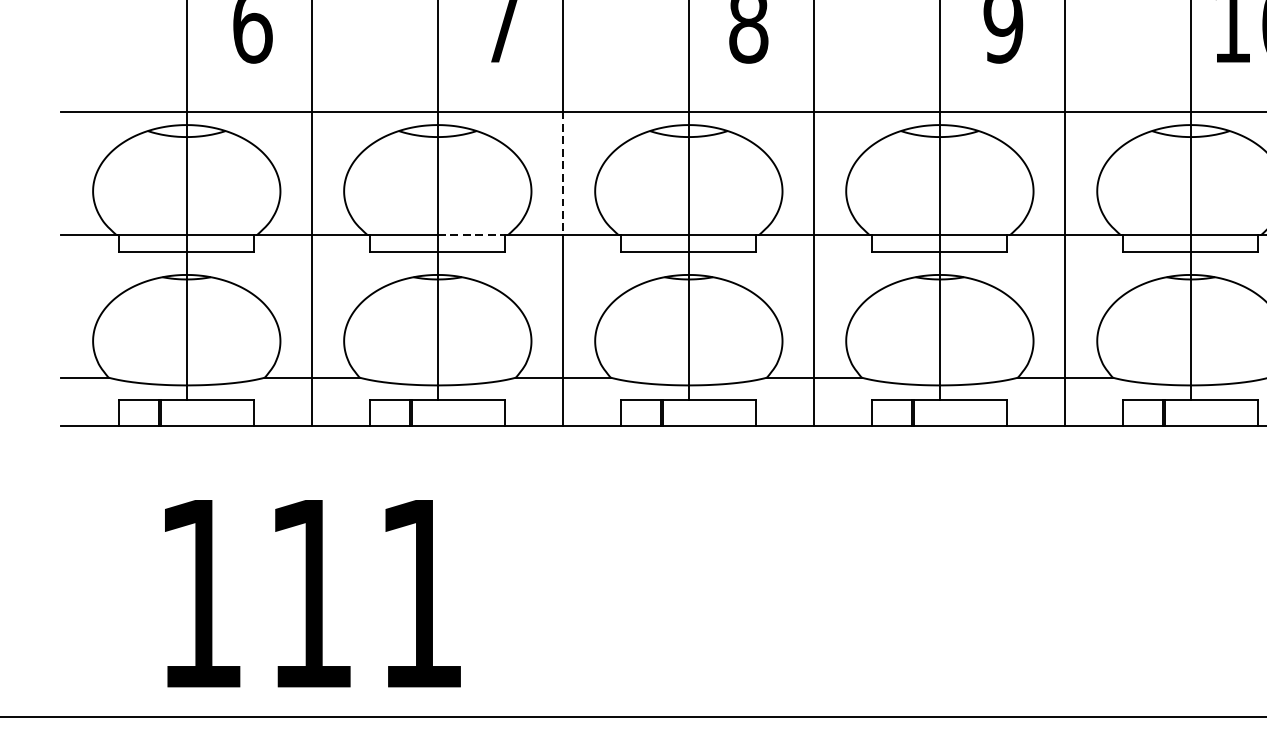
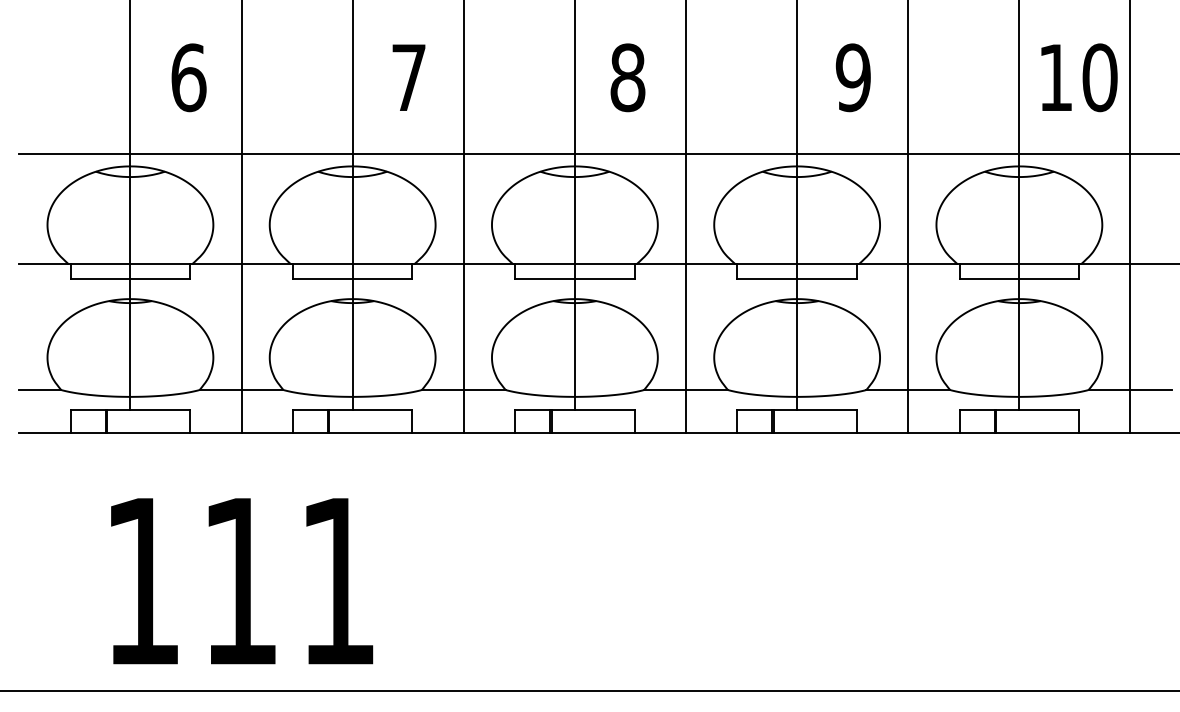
line: (562, 173) -> (463, 209), dashed -> solid
line: (472, 234) -> (383, 263), dashed -> solid

